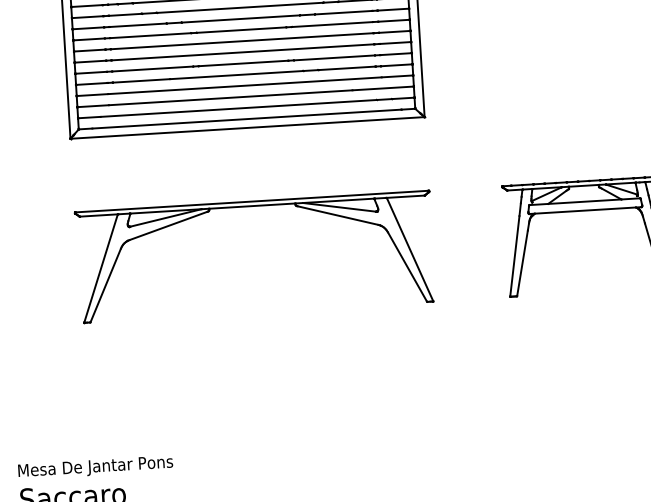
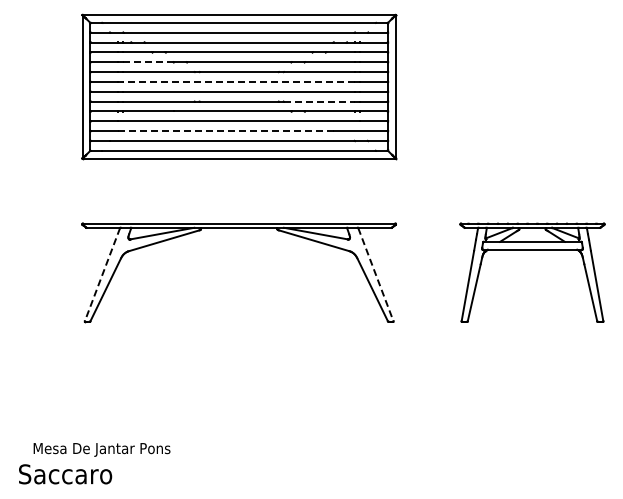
line: (137, 25) -> (147, 62), solid -> dashed
line: (241, 40) -> (238, 81), solid -> dashed
line: (334, 57) -> (319, 101), solid -> dashed
line: (230, 98) -> (225, 131), solid -> dashed
line: (409, 249) -> (375, 274), solid -> dashed
line: (101, 268) -> (102, 274), solid -> dashed
text: (95, 467) -> (101, 449), moved

